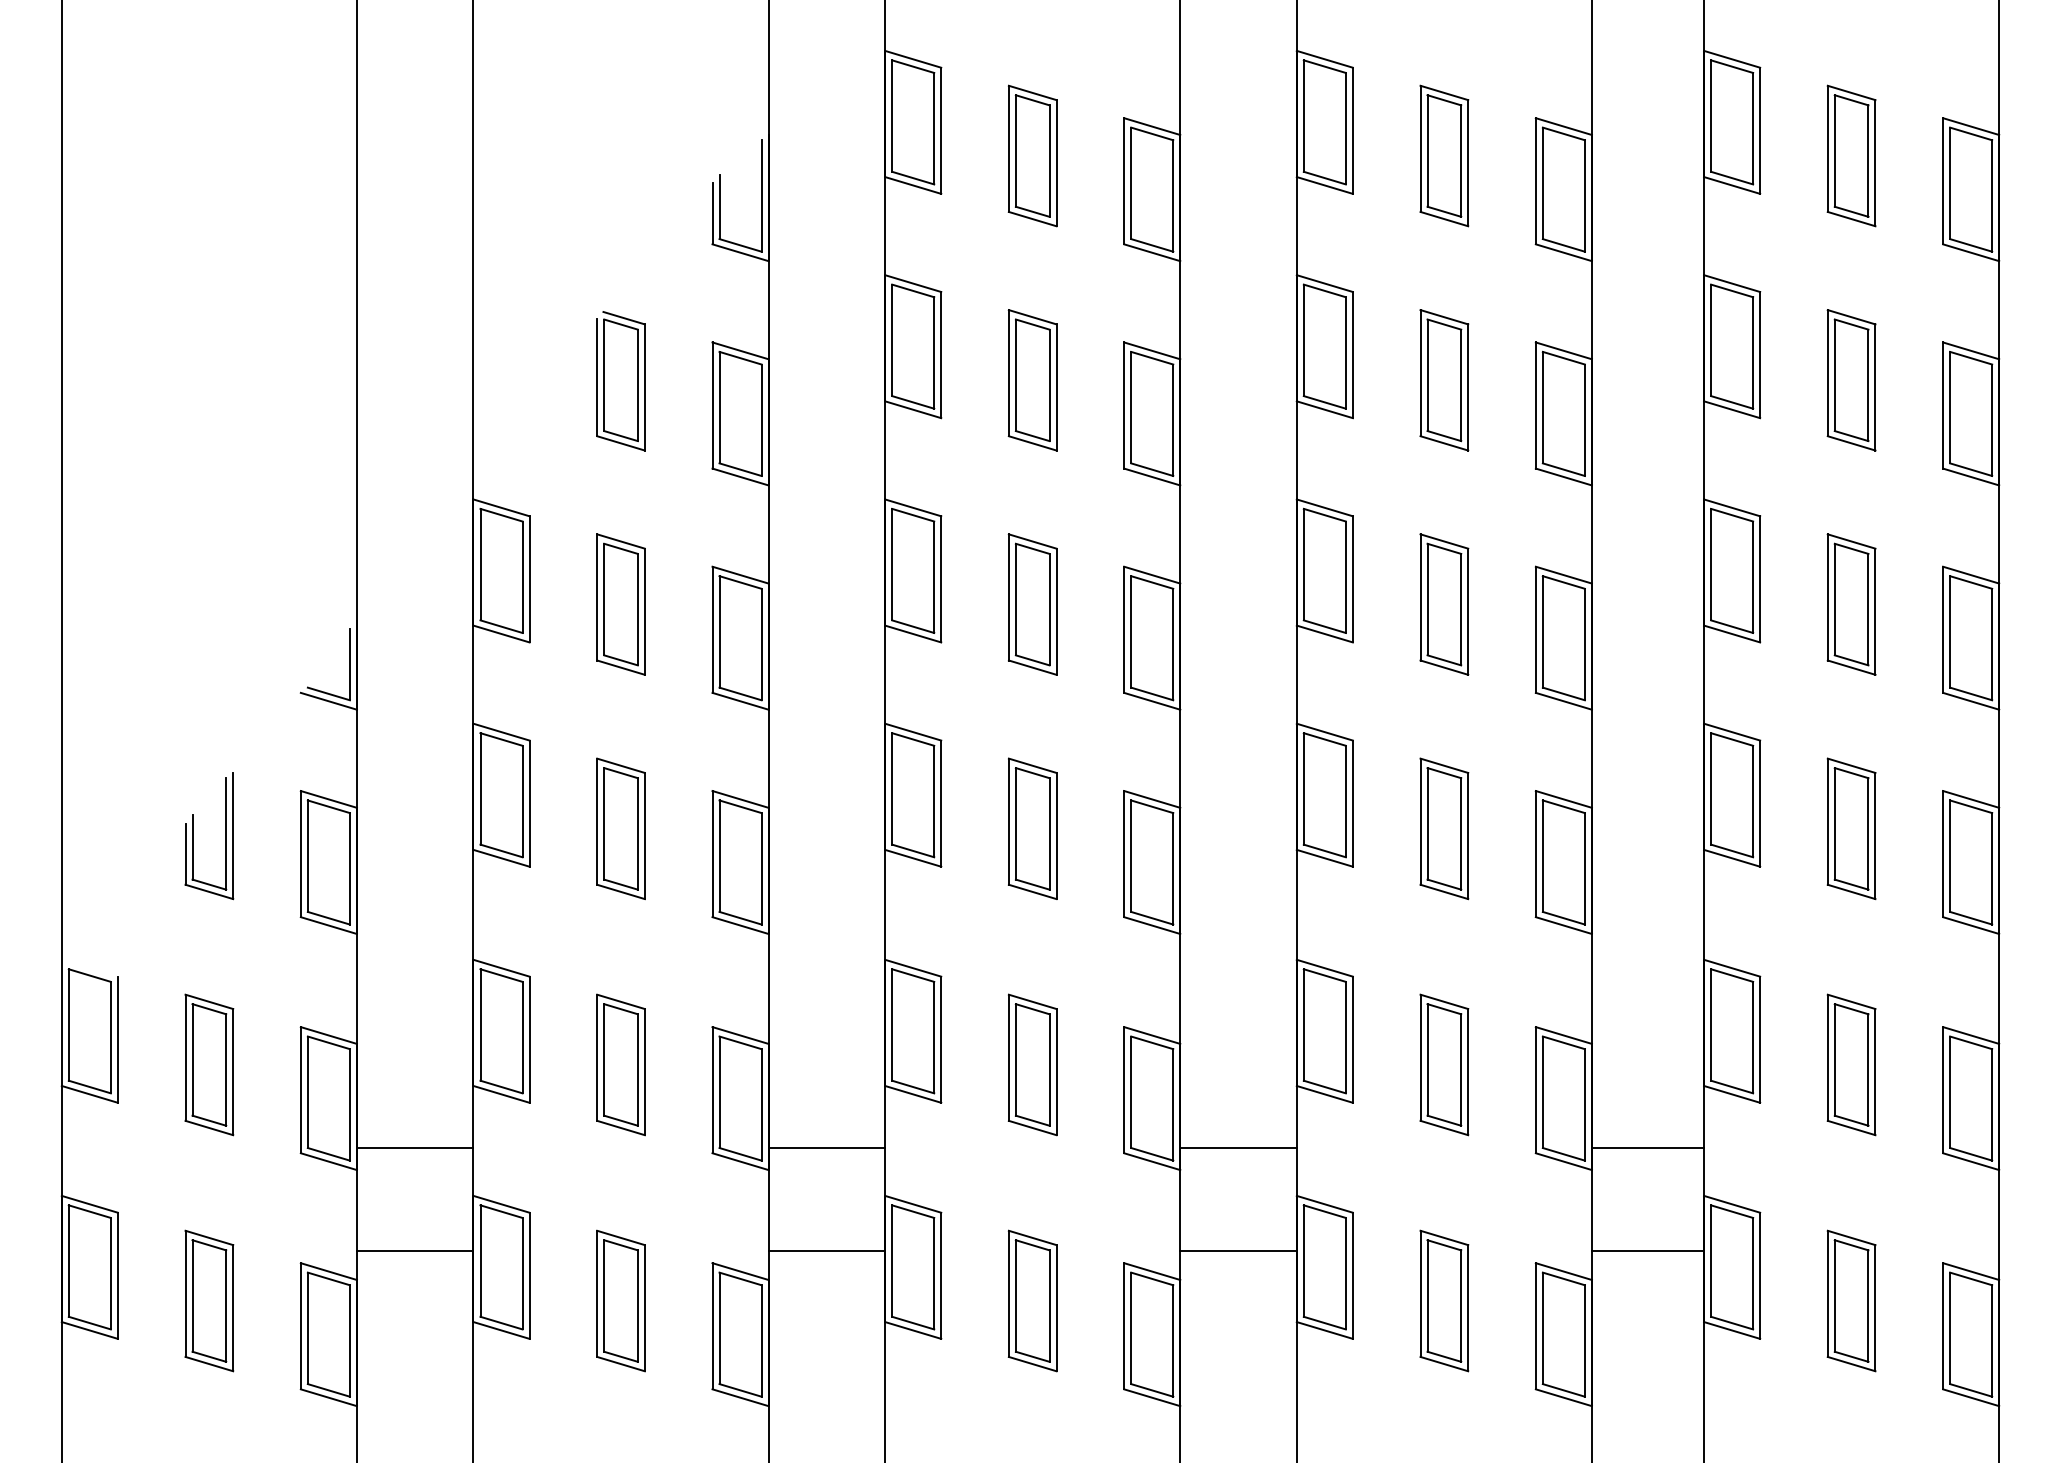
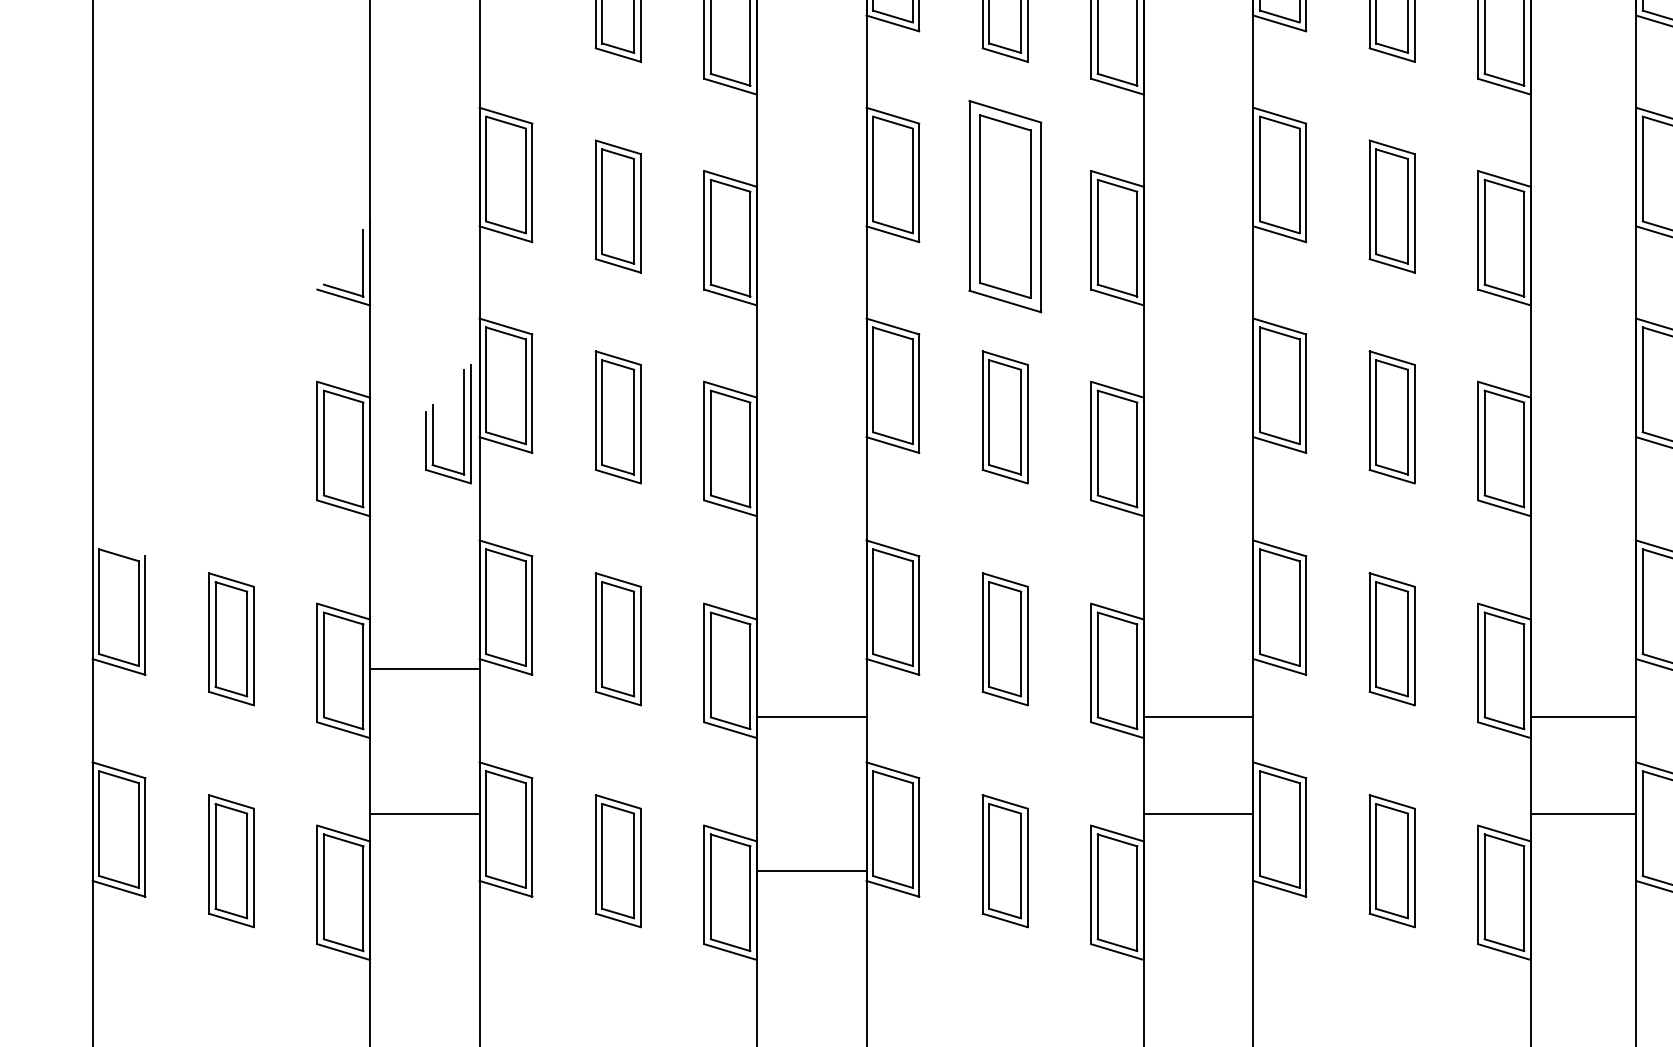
part: (1032, 604) -> (1005, 206), size x1.6
part: (193, 836) -> (433, 424), moved
line: (414, 1147) -> (424, 668), moved
line: (826, 1251) -> (811, 871), moved

